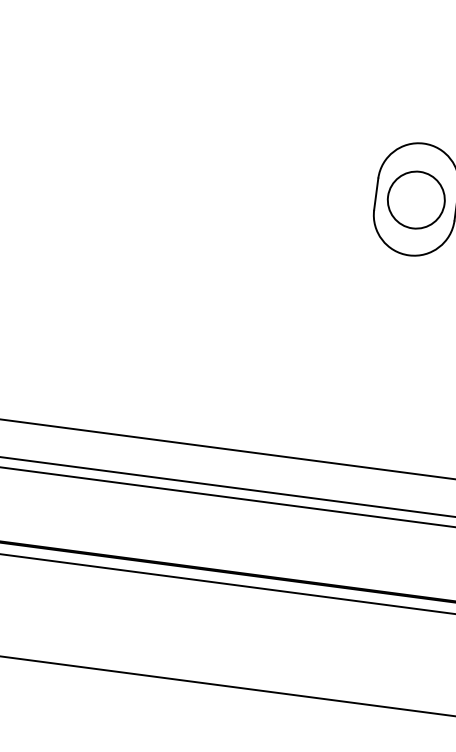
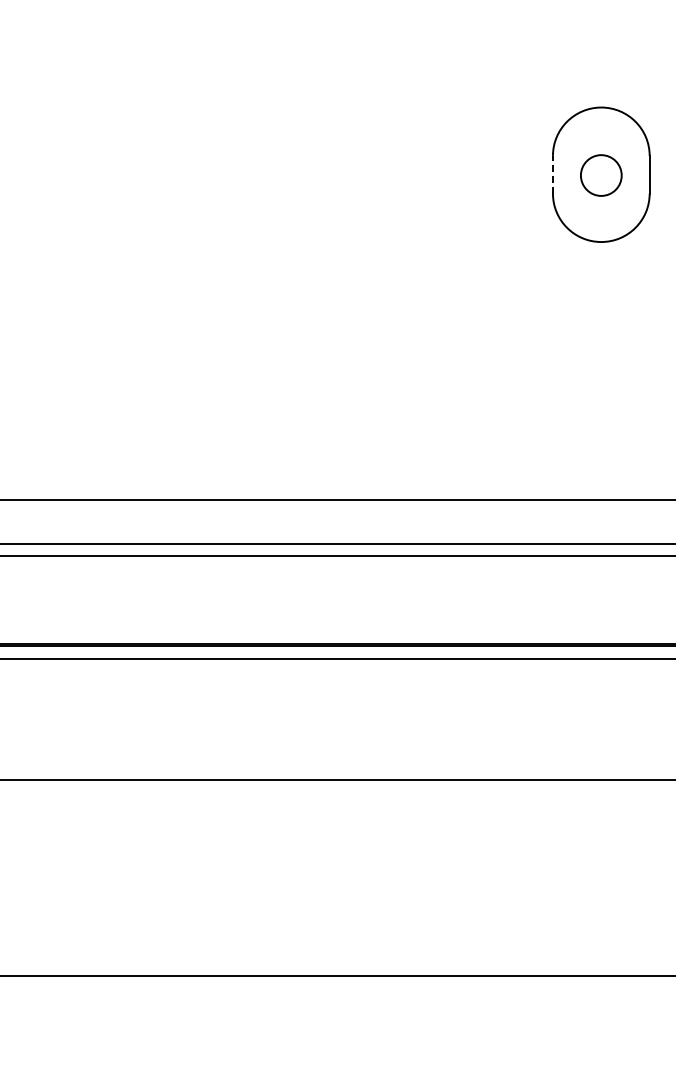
line: (375, 193) -> (552, 174), solid -> dashed
circle: (416, 200) -> (601, 175), size x0.6

